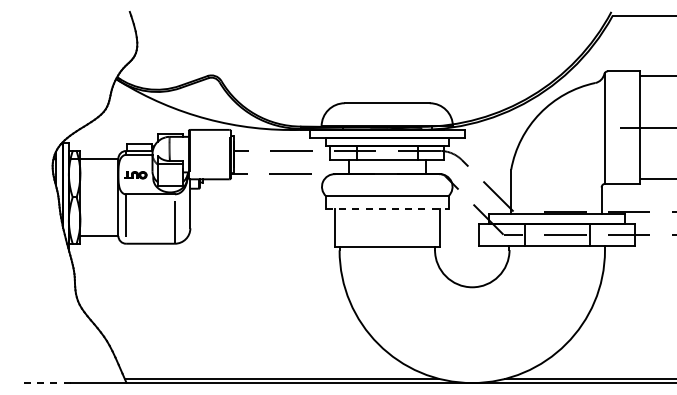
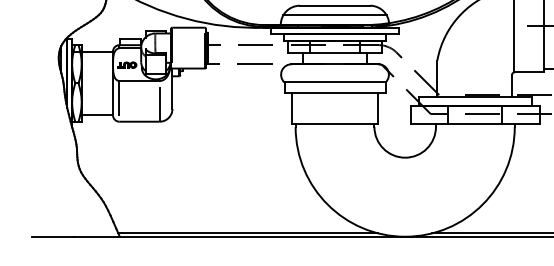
line: (386, 114) -> (334, 15), added
line: (387, 208) -> (335, 92), dashed -> solid
line: (44, 382) -> (52, 236), dashed -> solid

